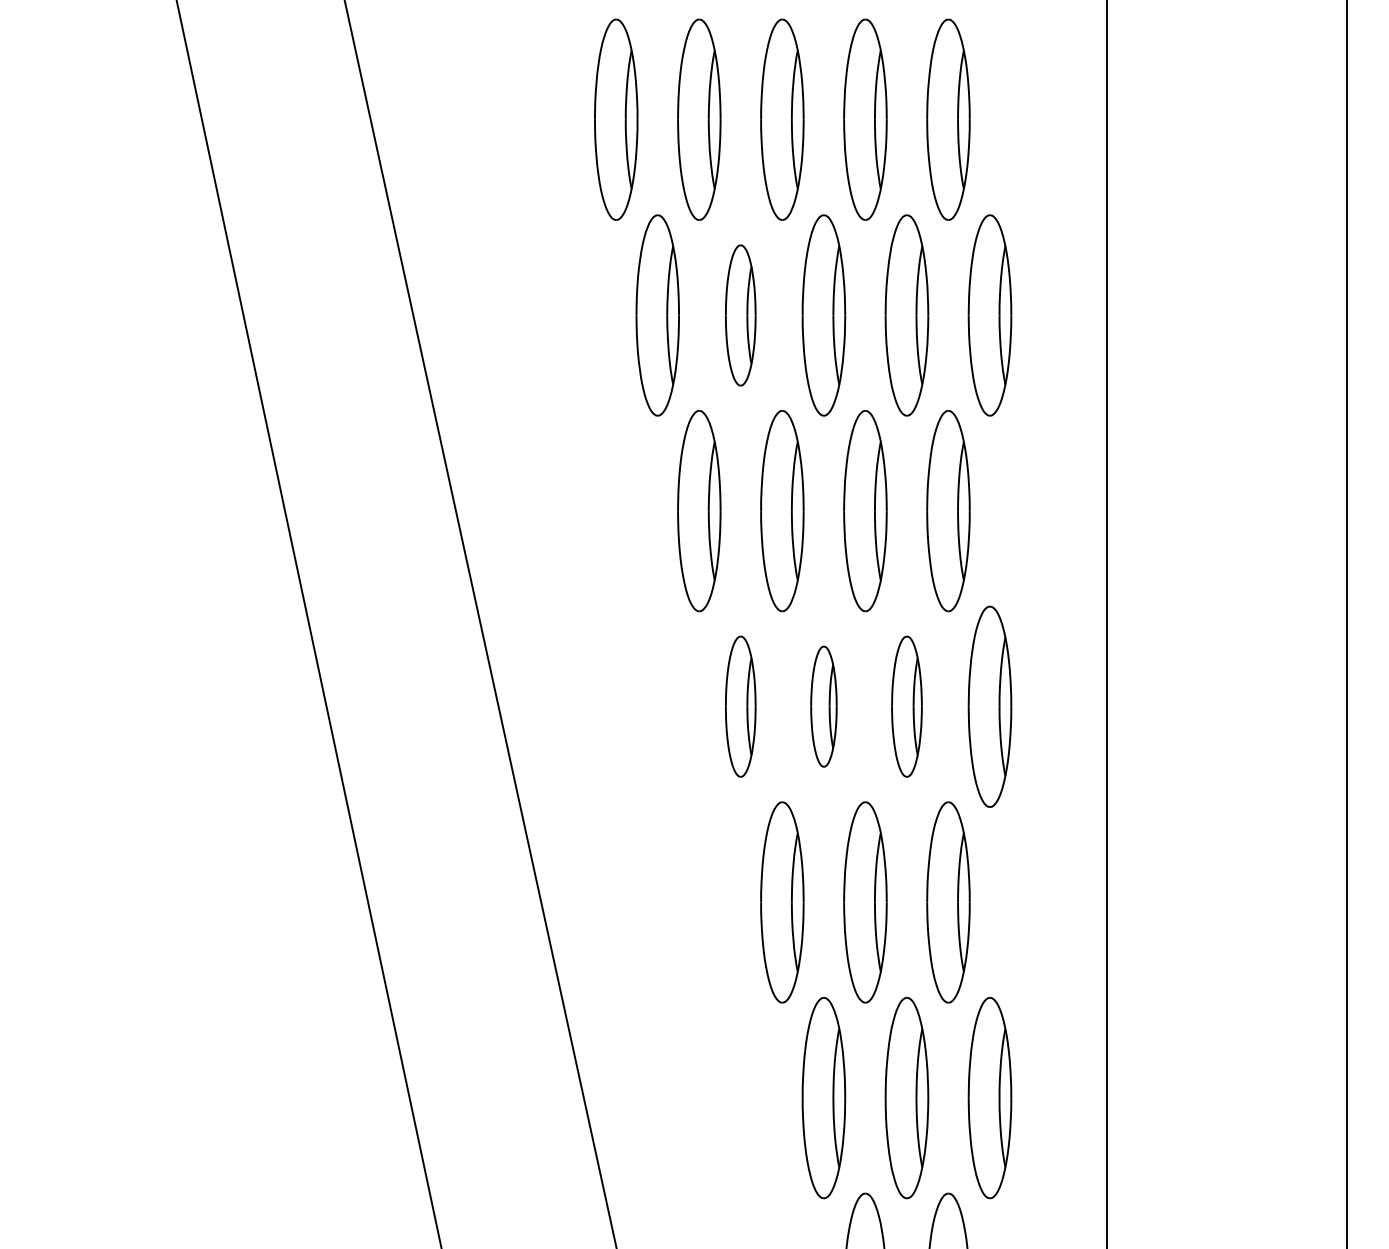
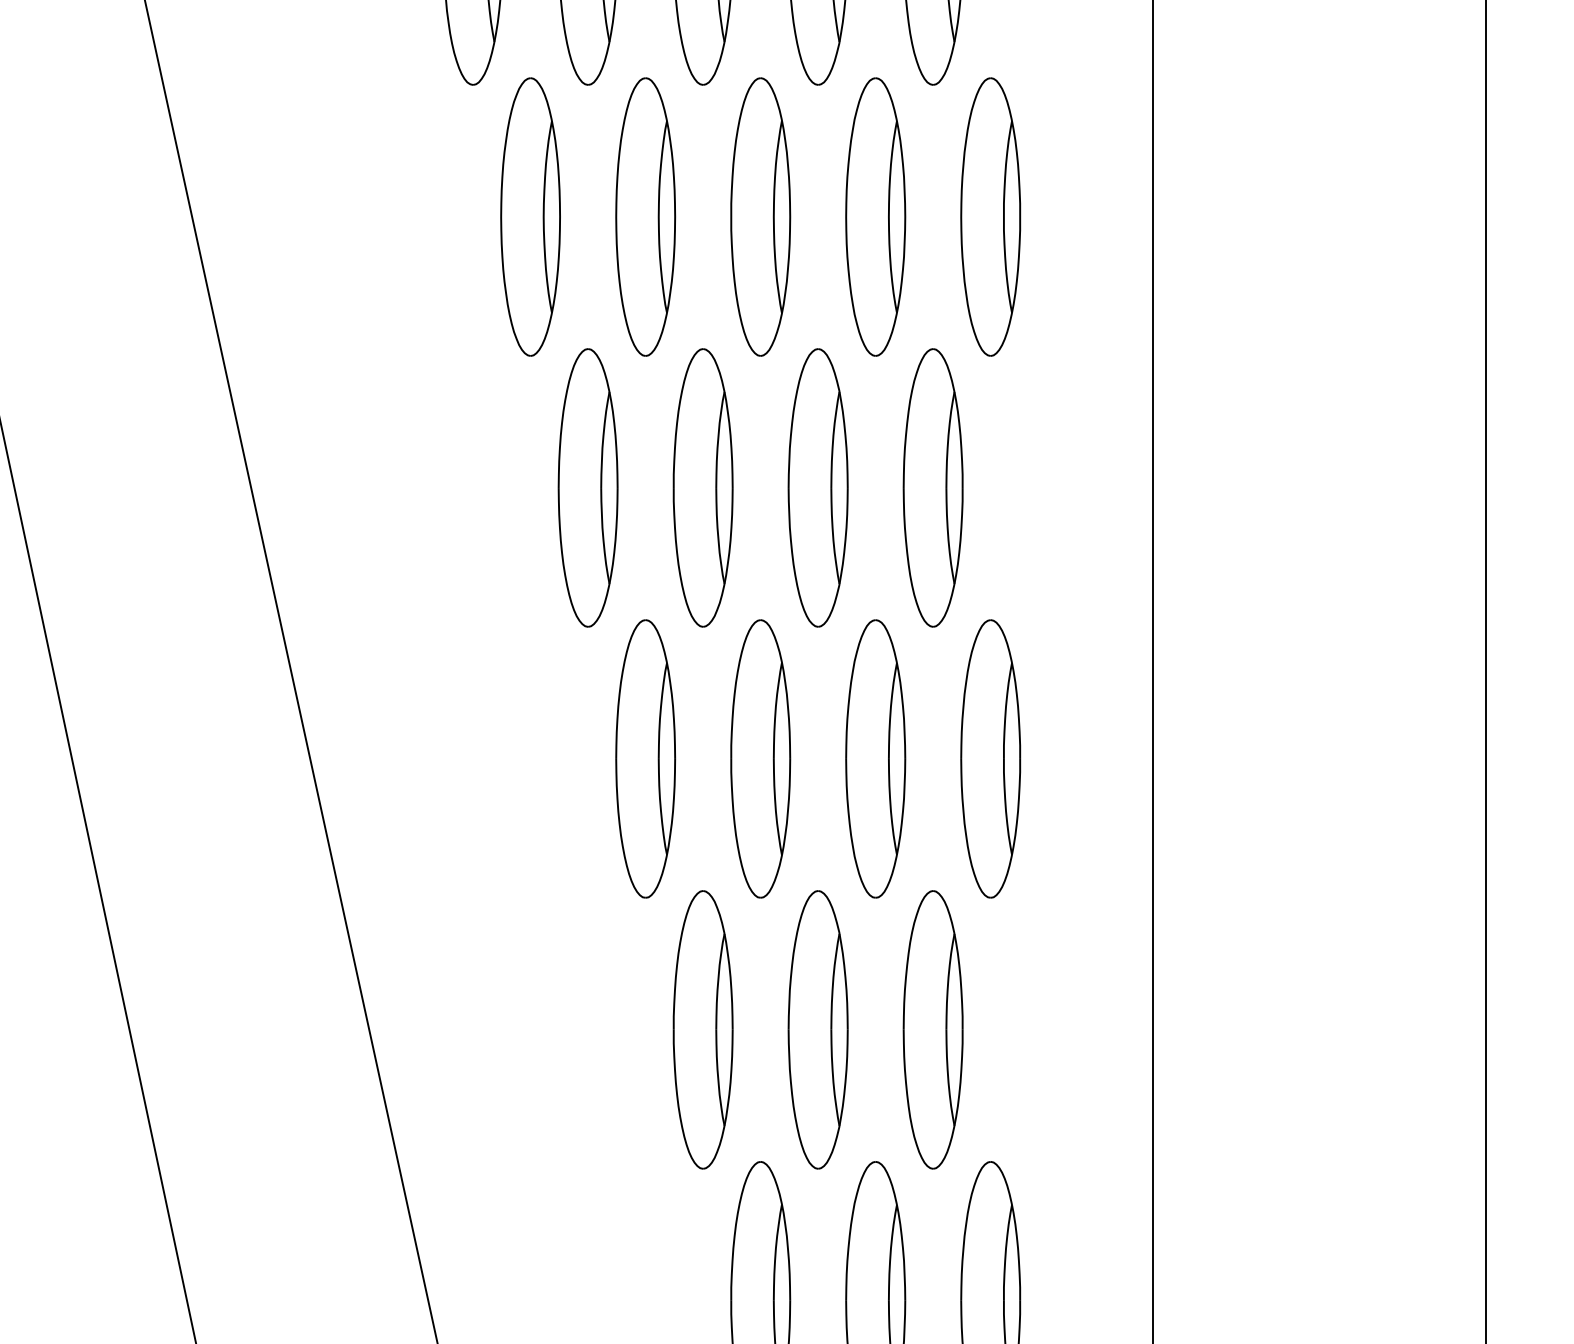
part: (740, 315) -> (645, 217), size x1.43
part: (740, 706) -> (645, 758), size x1.43
part: (823, 706) -> (760, 758), size x1.67
part: (906, 706) -> (875, 758), size x1.43

